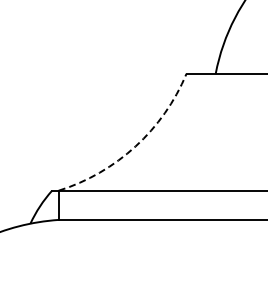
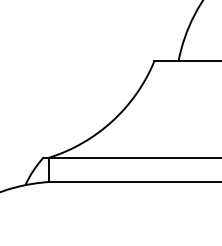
arc: (135, 146) -> (112, 121), dashed -> solid

